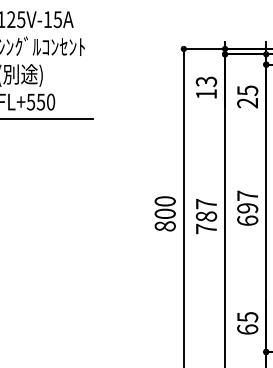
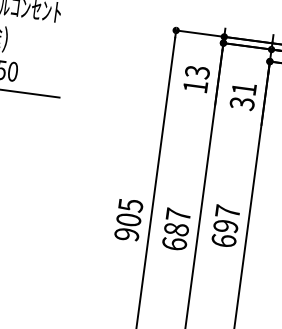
text: (247, 96) -> (243, 95), 25 -> 31
text: (164, 213) -> (128, 219), 800 -> 905
text: (206, 228) -> (174, 243), 787 -> 687

